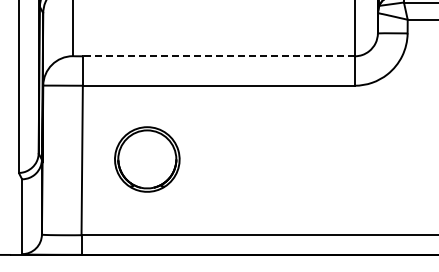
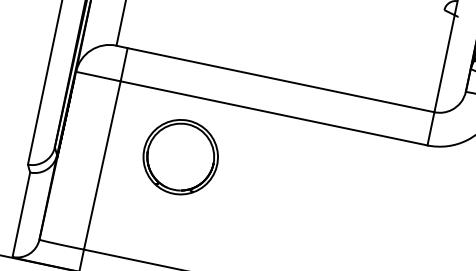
line: (218, 56) -> (280, 80), dashed -> solid
part: (147, 159) -> (180, 157), moved

